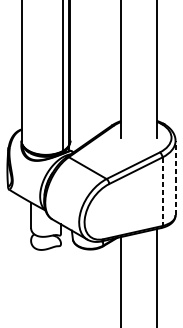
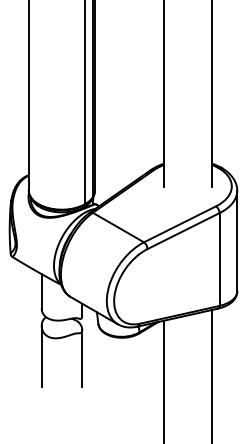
line: (175, 177) -> (237, 240), dashed -> solid
line: (162, 192) -> (219, 260), dashed -> solid
line: (30, 262) -> (41, 355), added
line: (61, 264) -> (82, 357), added

